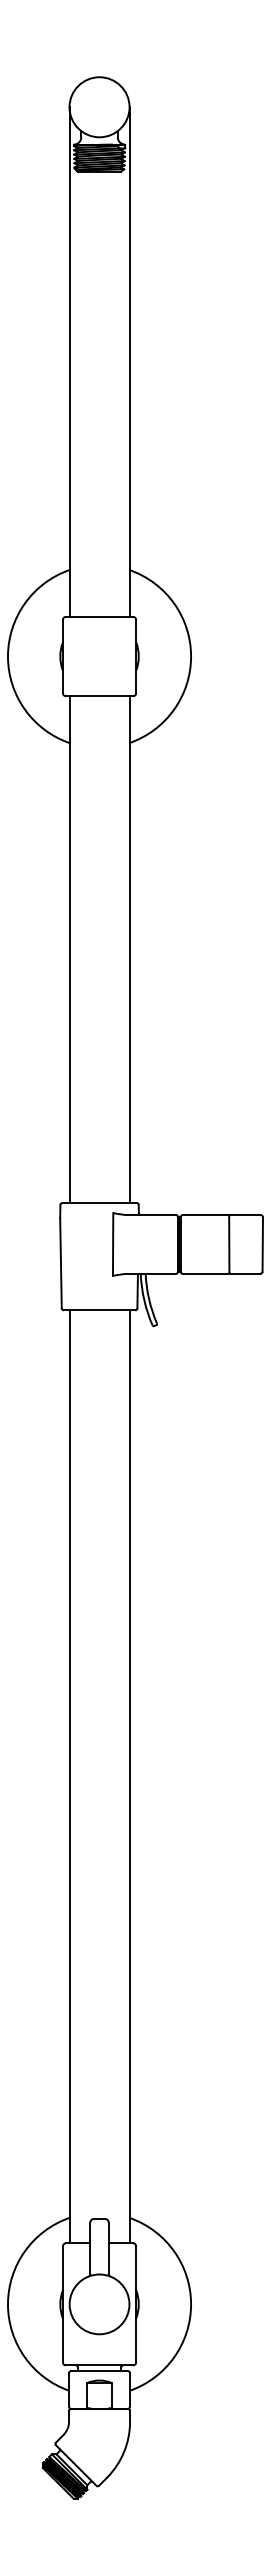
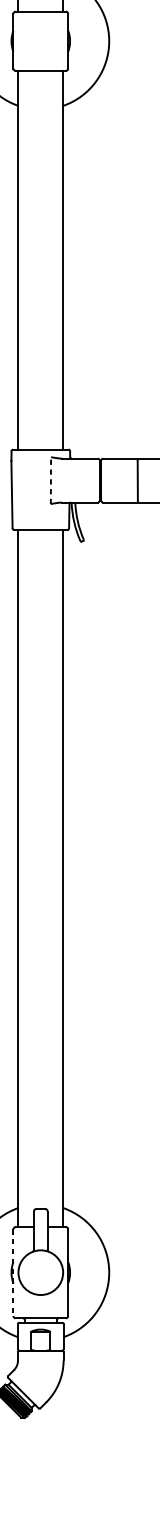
line: (113, 1244) -> (51, 480), solid -> dashed
line: (62, 2304) -> (13, 1272), solid -> dashed

